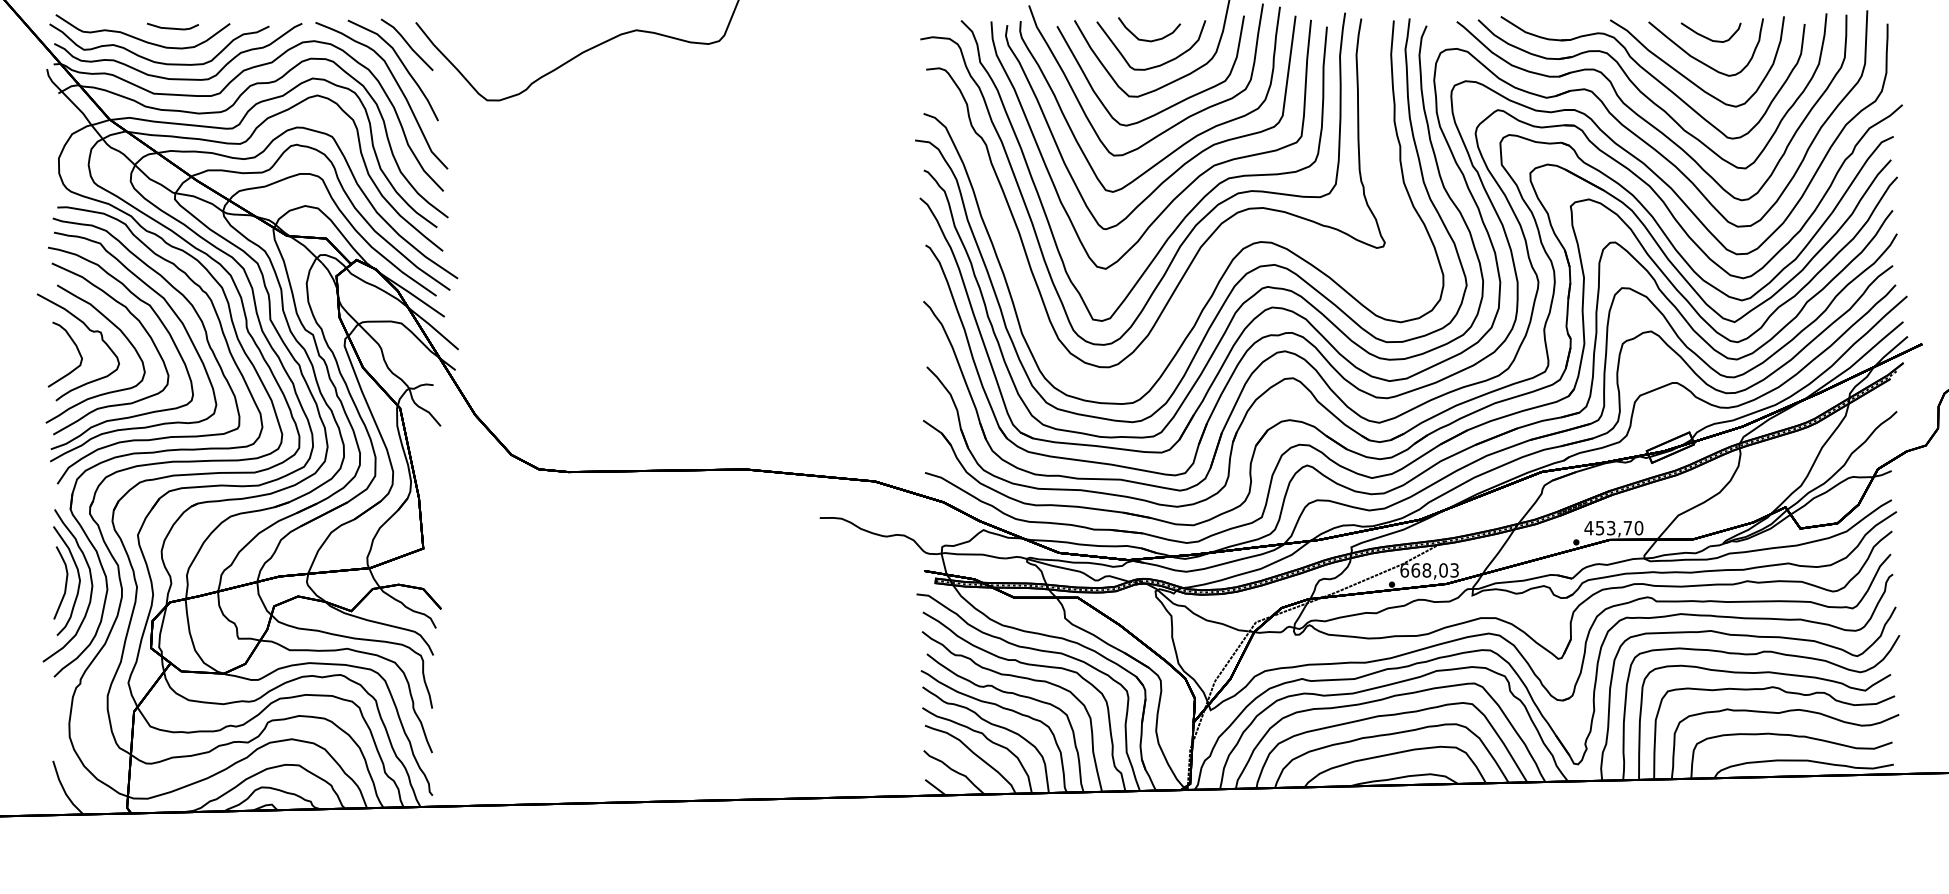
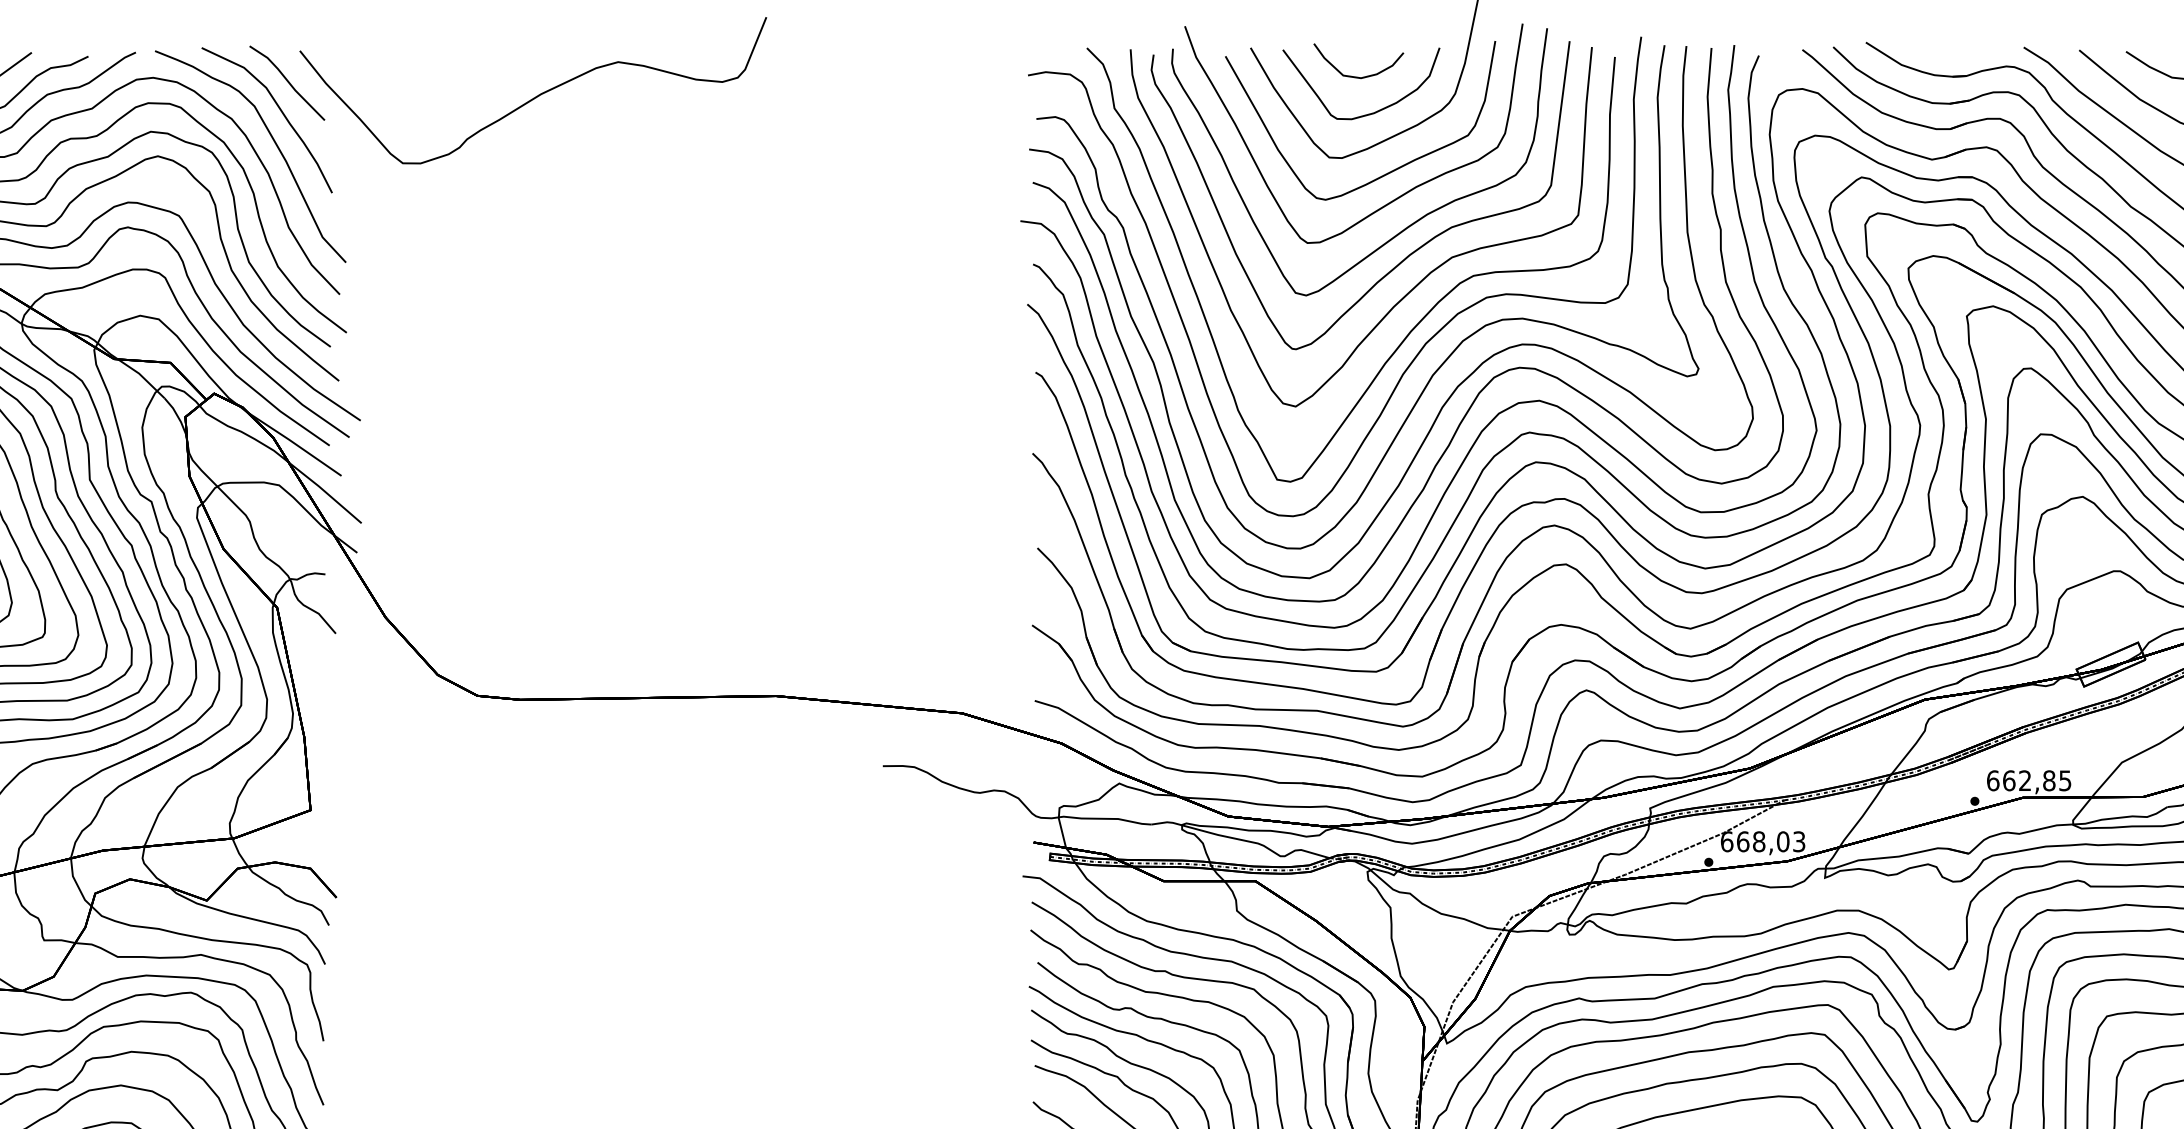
curve: (1220, 251) -> (1461, 381), added
text: (1613, 527) -> (2028, 779), 453,70 -> 662,85

